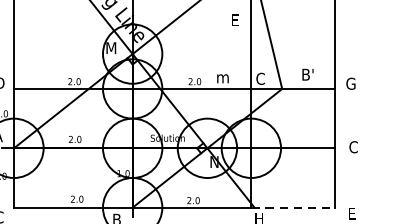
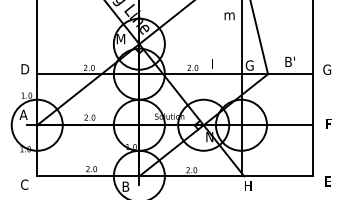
text: (237, 20) -> (229, 15), E -> m
text: (223, 77) -> (217, 64), m -> l
text: (262, 78) -> (251, 65), C -> G
text: (353, 147) -> (329, 124), C -> F
line: (293, 207) -> (277, 176), dashed -> solid

